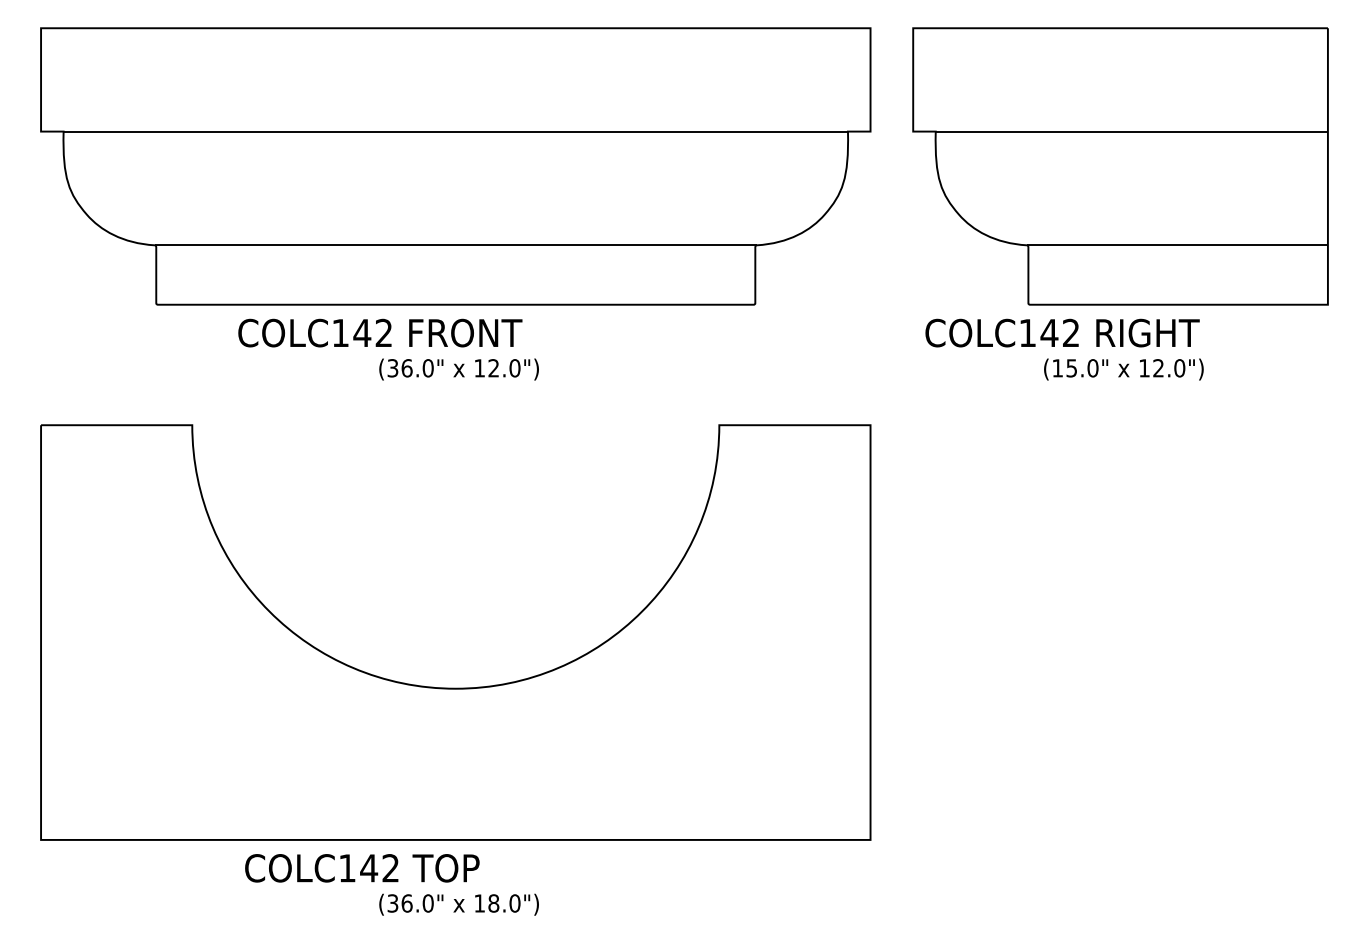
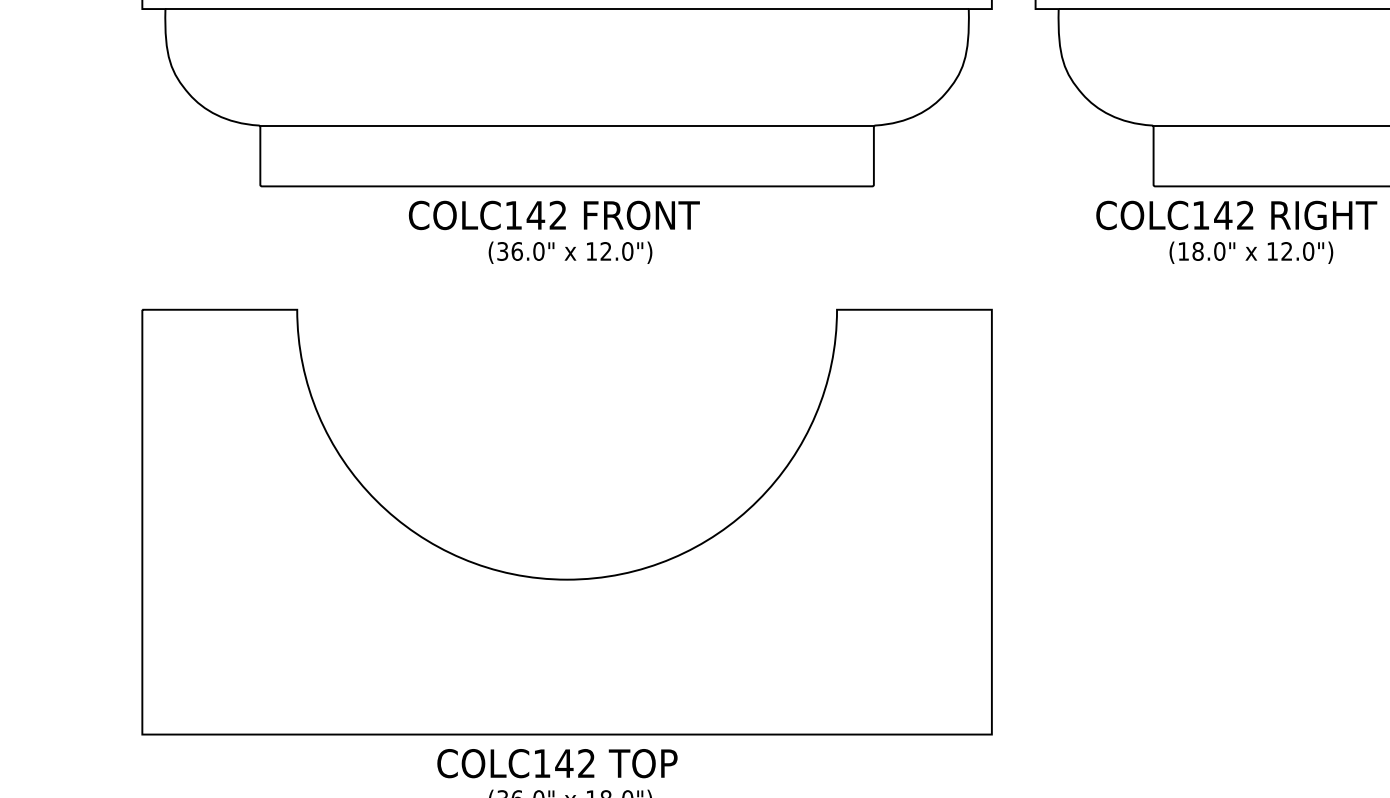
text: (380, 332) -> (554, 214), moved
text: (1062, 332) -> (1236, 214), moved
text: (1071, 368) -> (1197, 251), (15.0" -> (18.0"
text: (362, 868) -> (557, 763), moved

